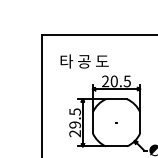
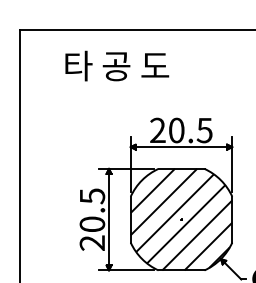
text: (84, 61) -> (116, 66), moved
hatch: (116, 122) -> (181, 218), added
text: (74, 124) -> (91, 223), 29.5 -> 20.5

